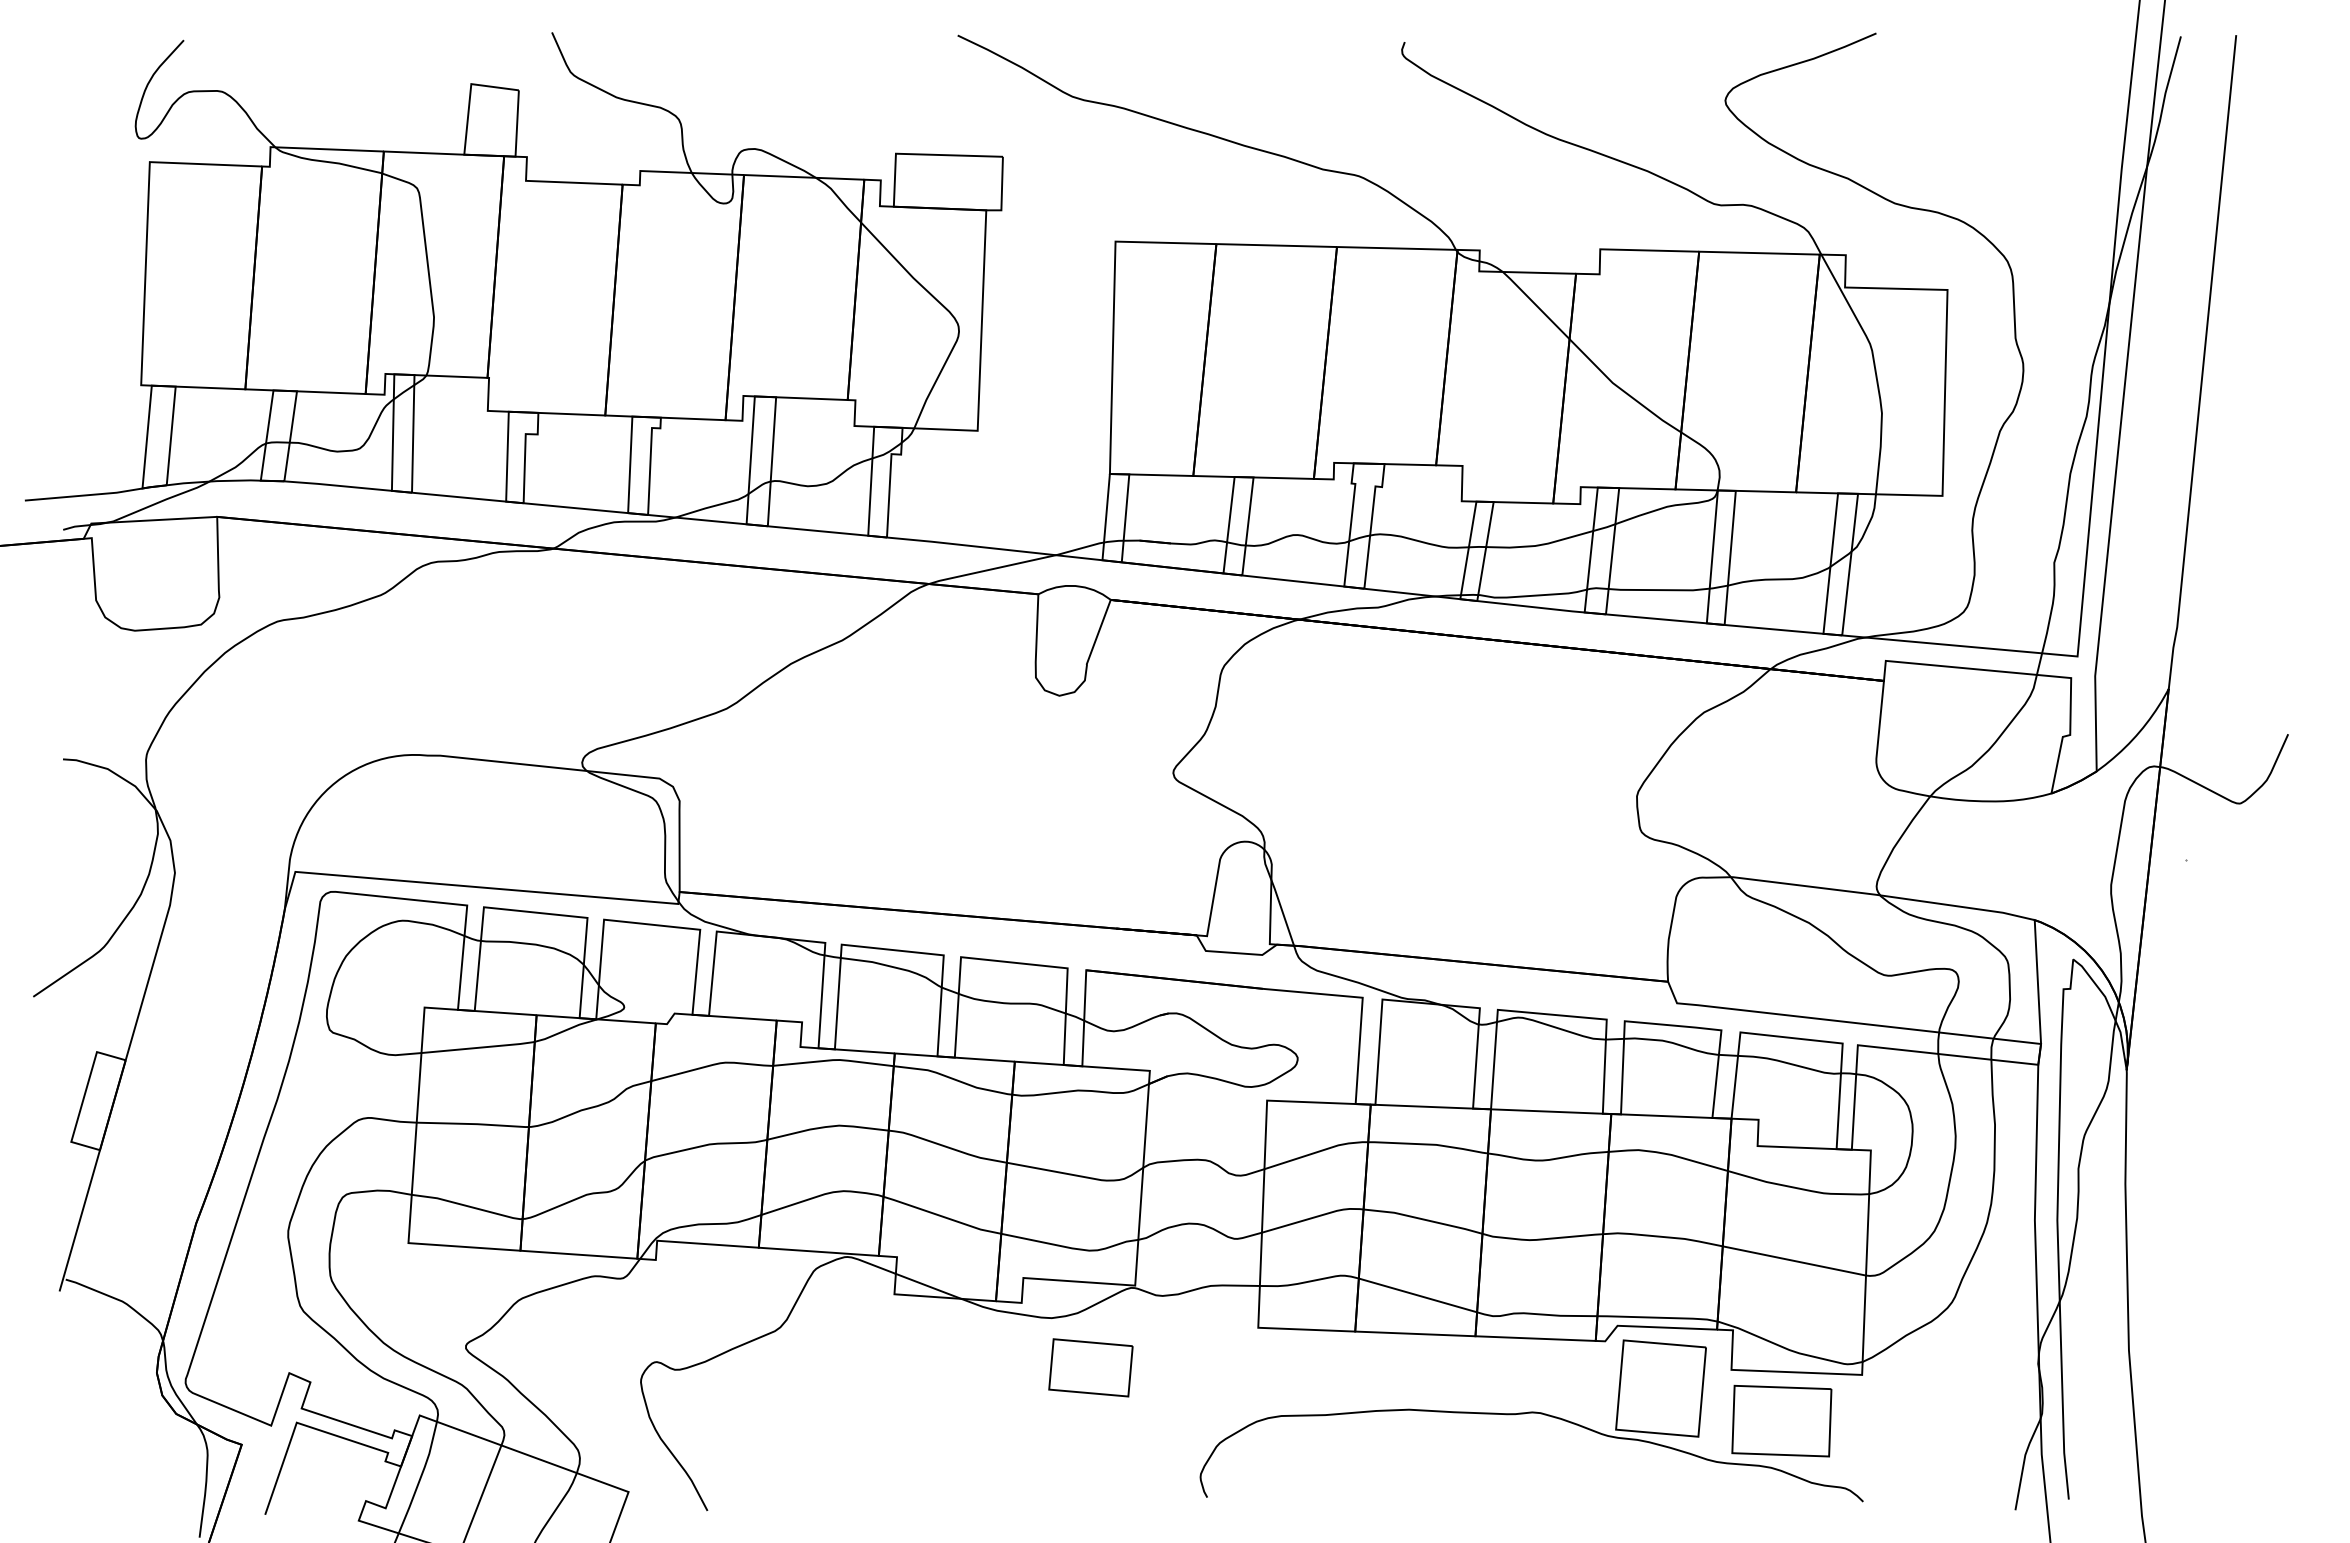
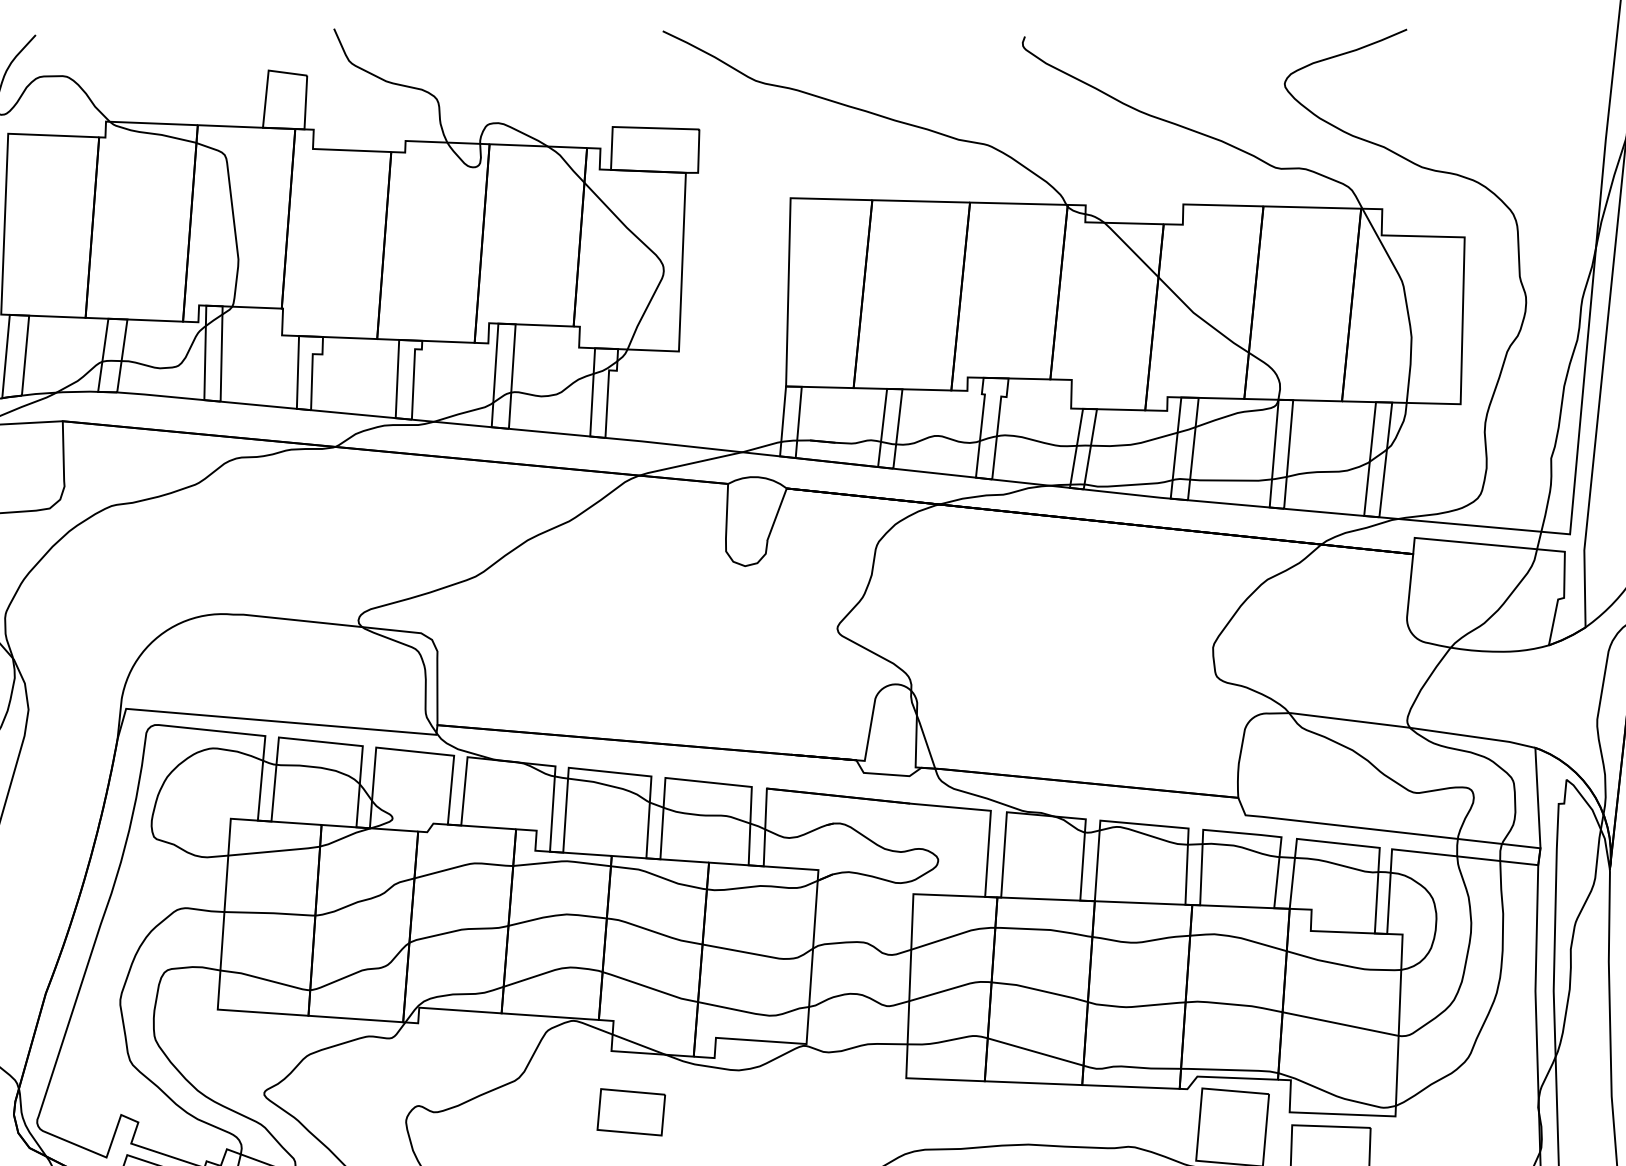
part: (1090, 1367) -> (630, 1112), moved

